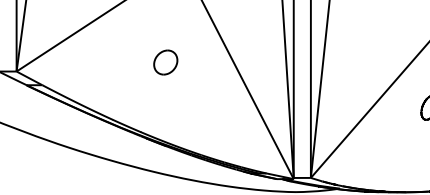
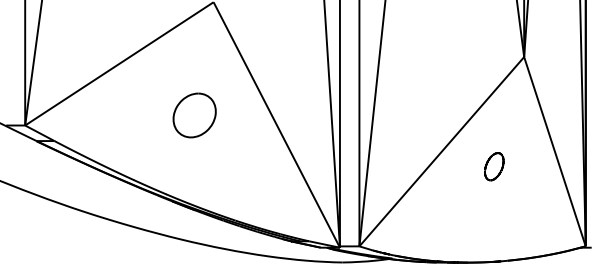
part: (165, 61) -> (194, 114), size x1.6

